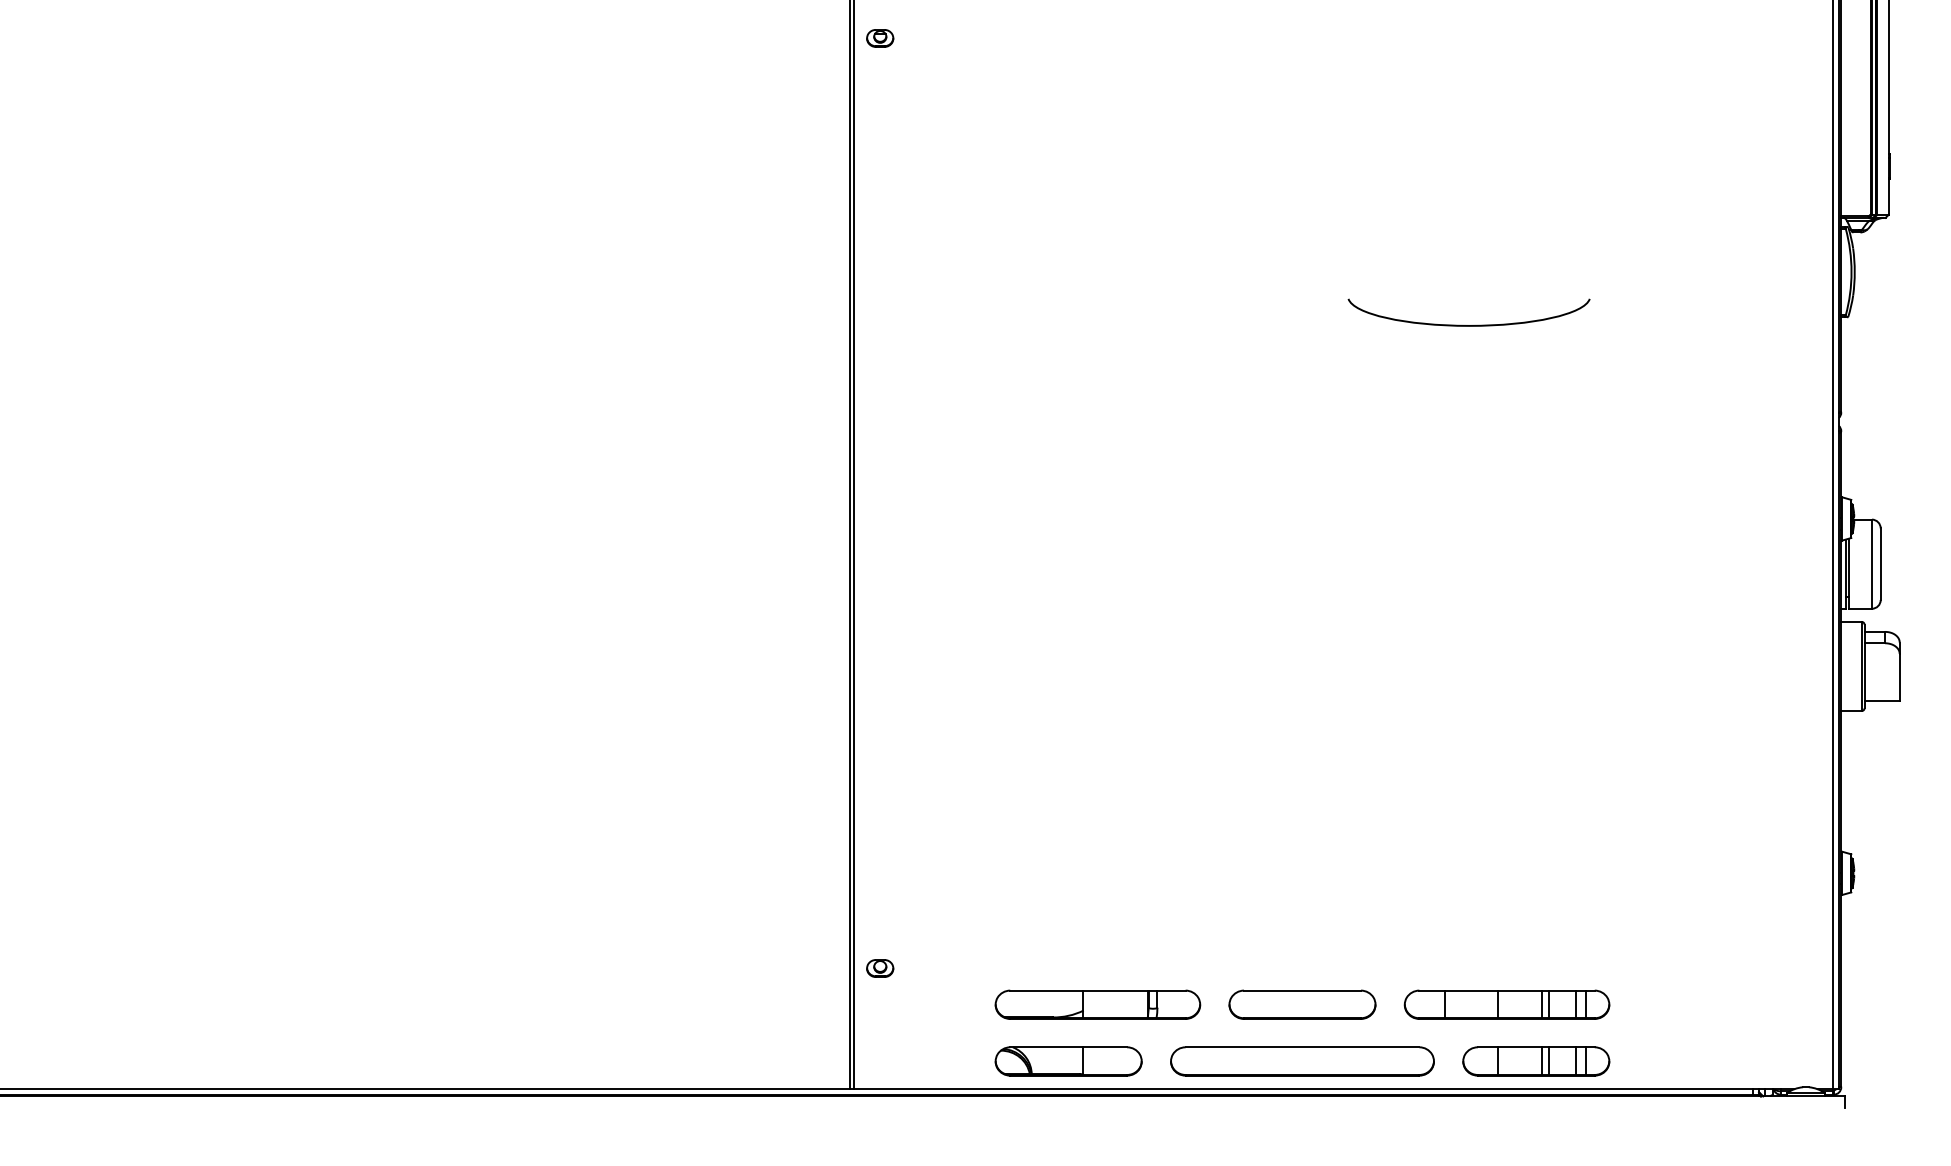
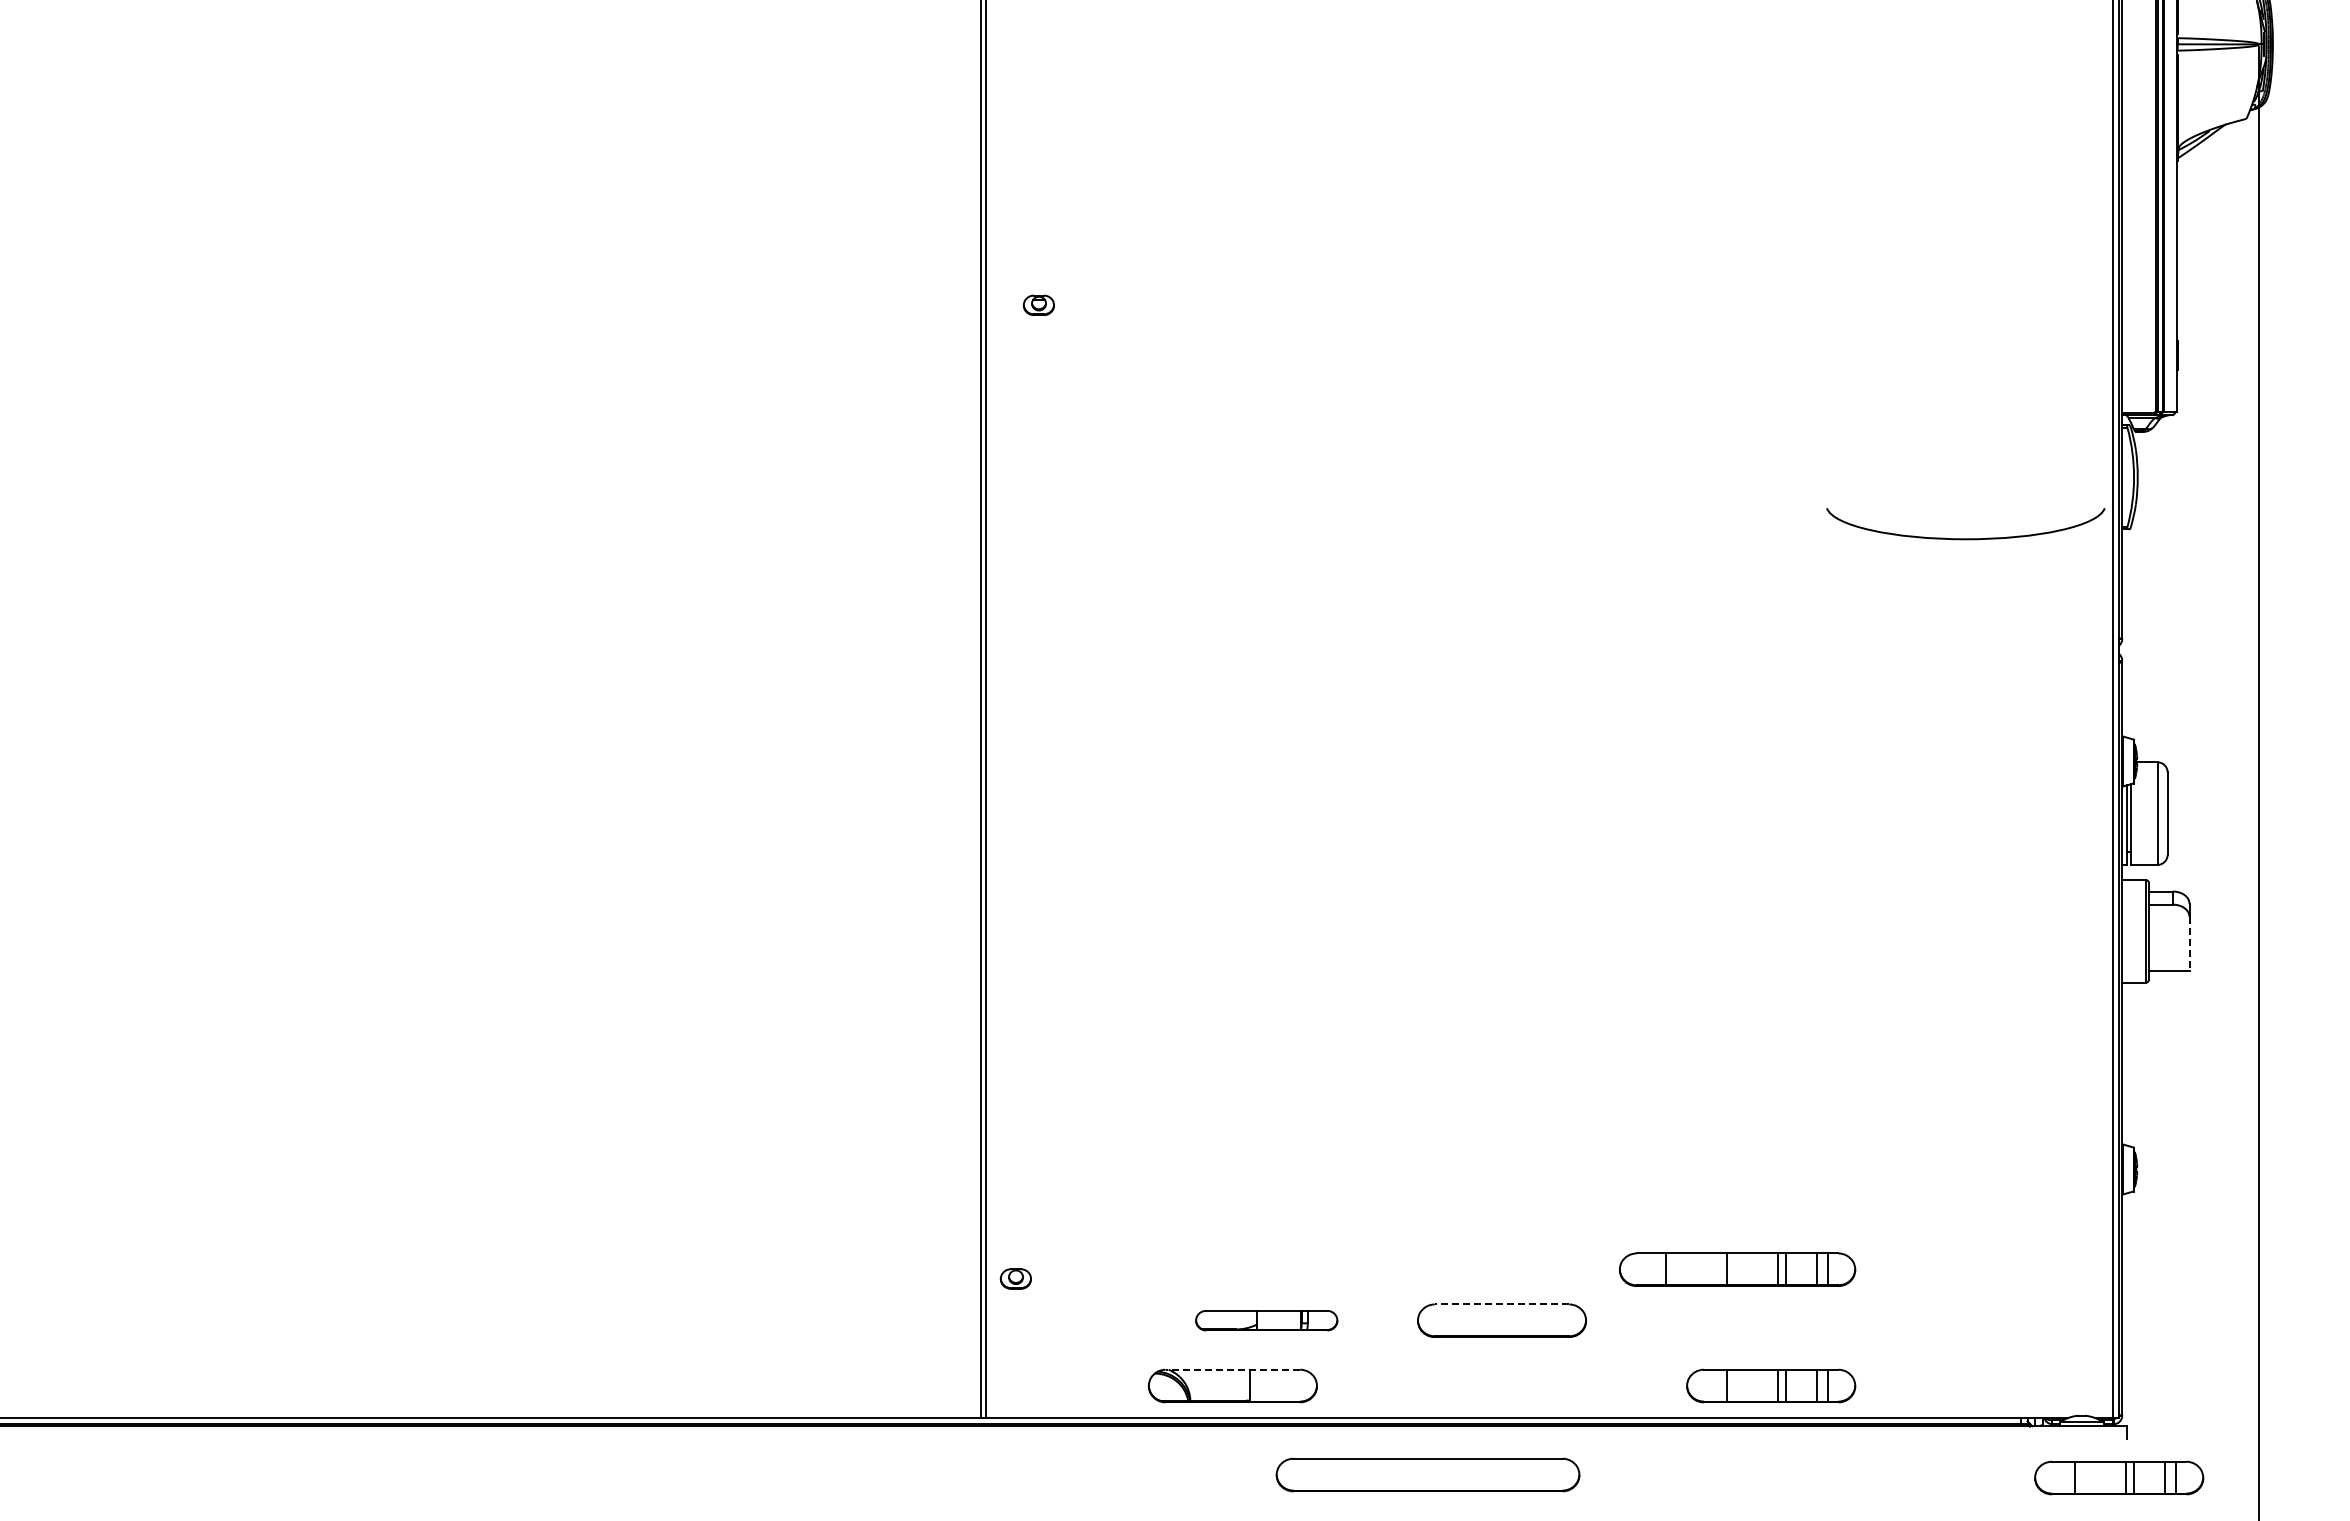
part: (879, 37) -> (1038, 304), moved
curve: (1468, 325) -> (1965, 538), moved
line: (1899, 677) -> (2189, 944), solid -> dashed
line: (1302, 990) -> (1501, 1304), solid -> dashed
part: (1097, 1004) -> (1266, 1320), size x0.6
part: (1507, 1004) -> (1737, 1269), moved
line: (1068, 1047) -> (1232, 1369), solid -> dashed
part: (1302, 1061) -> (1427, 1474), moved
part: (1838, 1140) -> (2119, 1477), added

